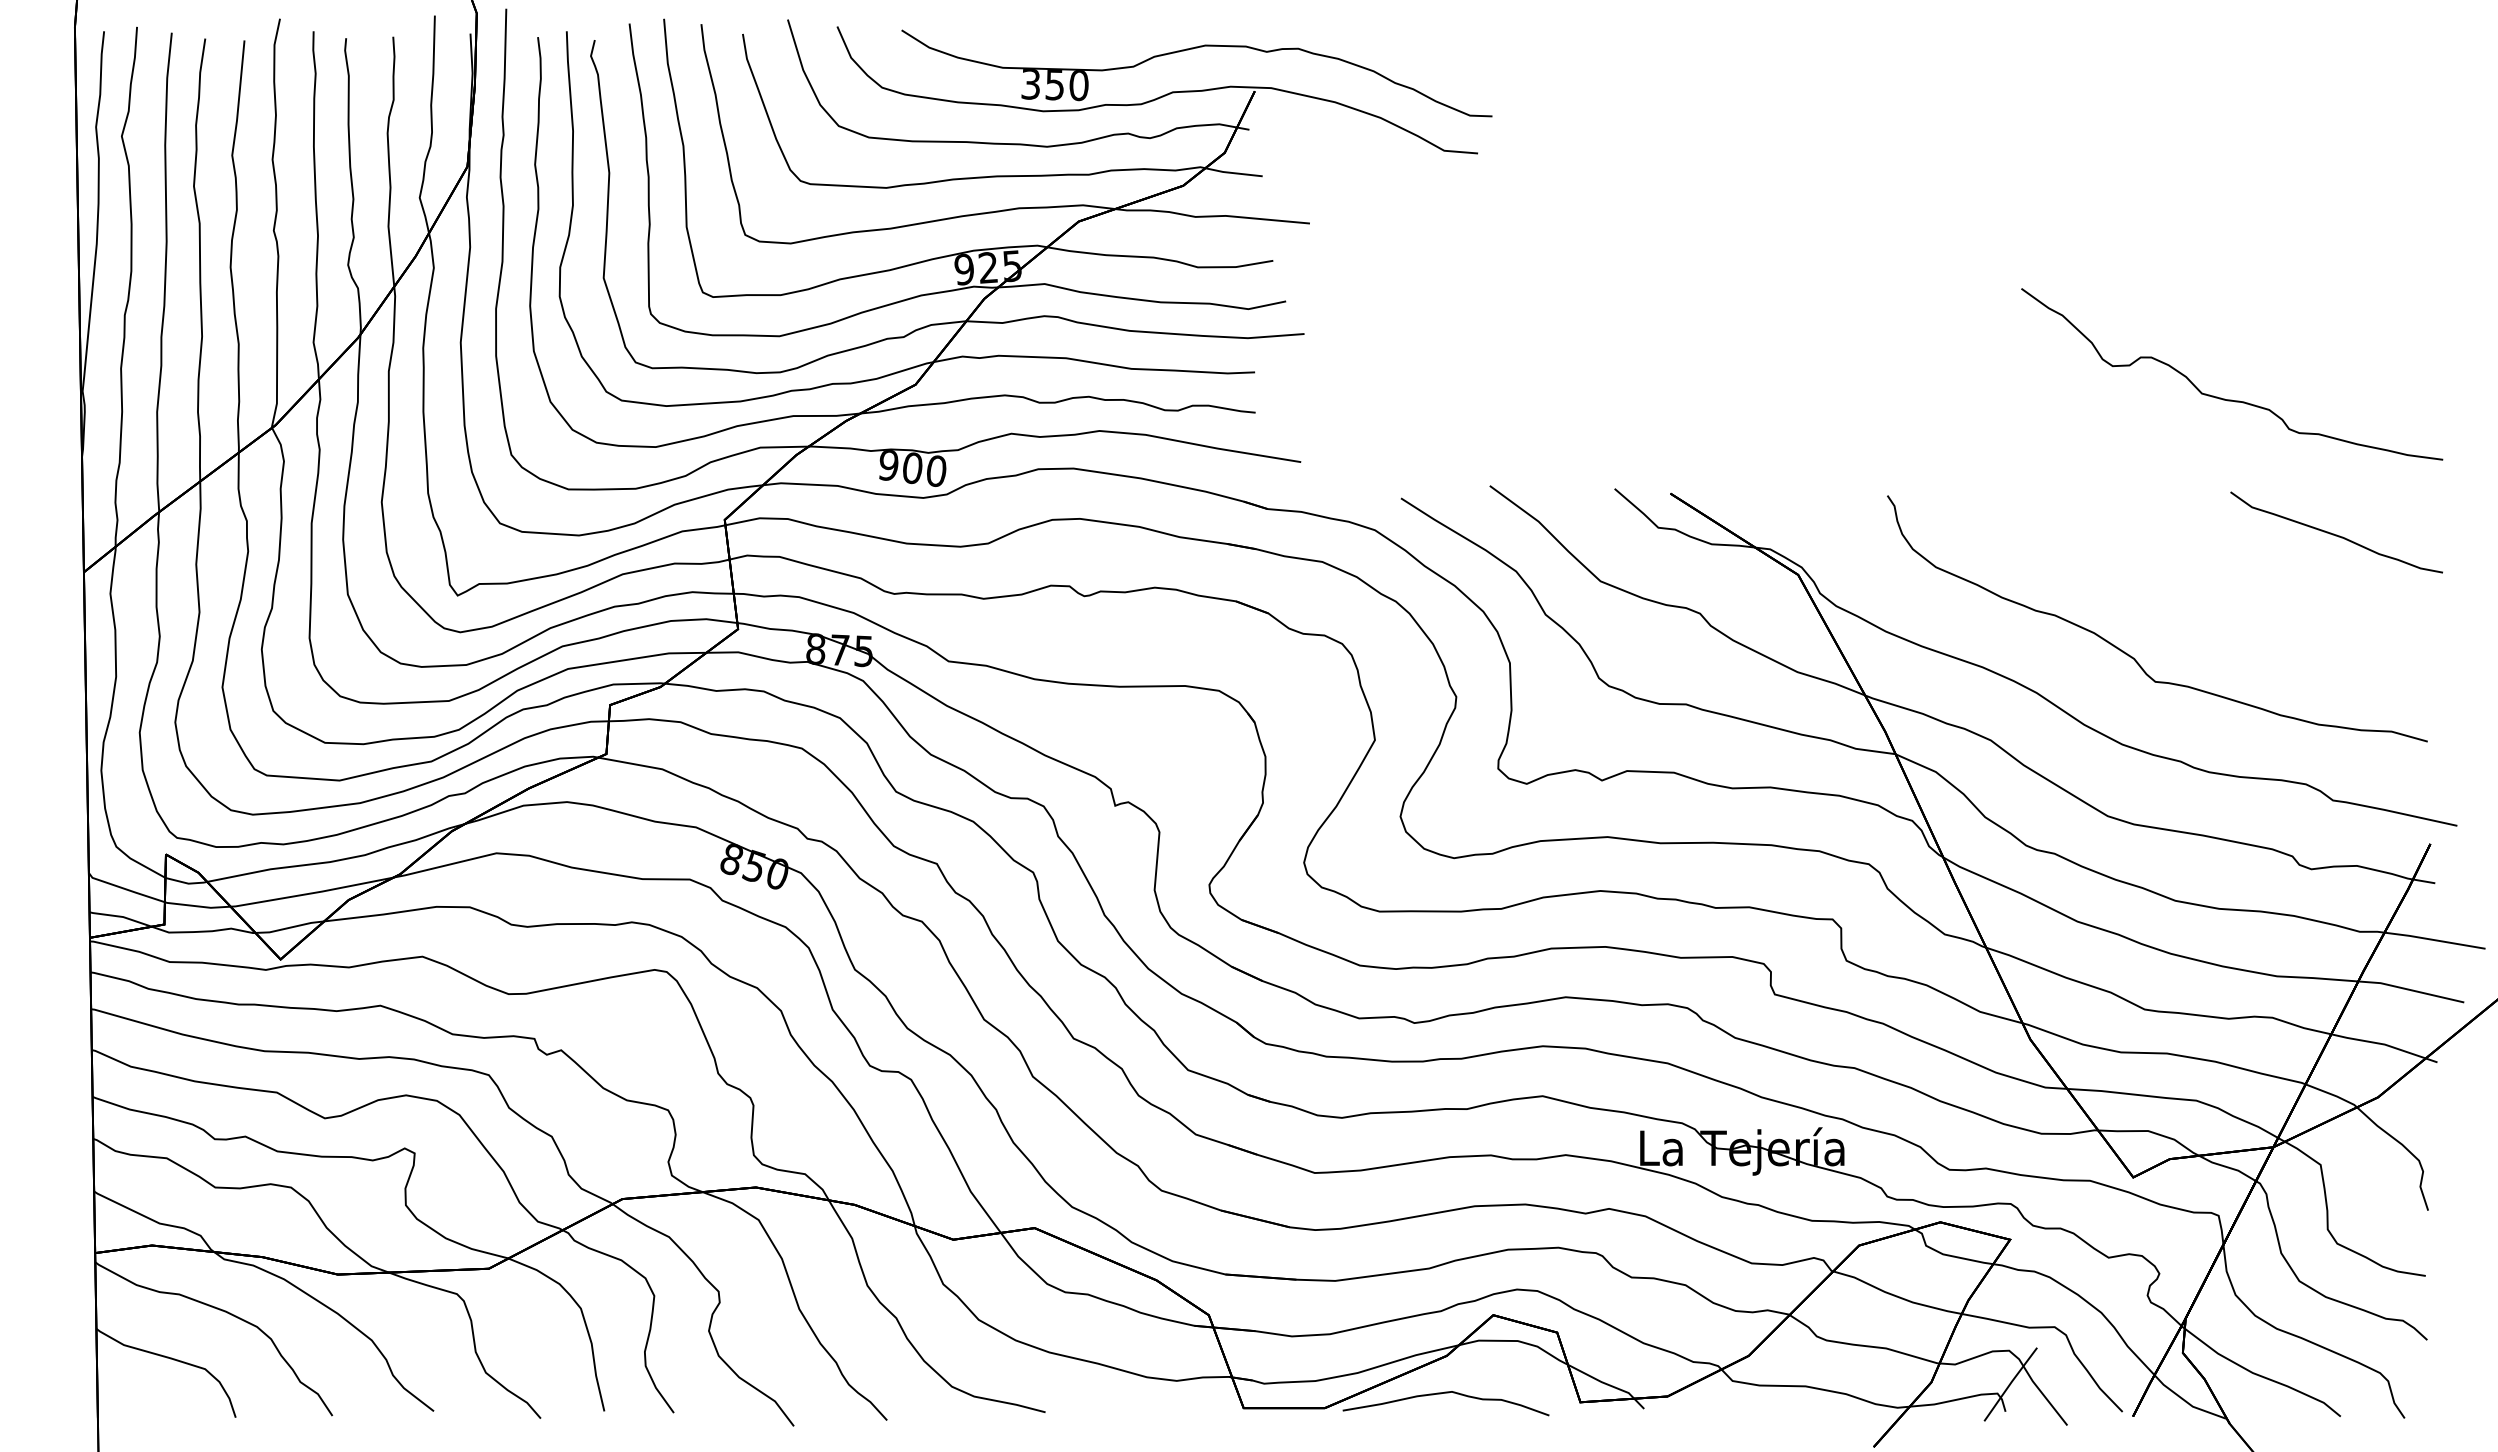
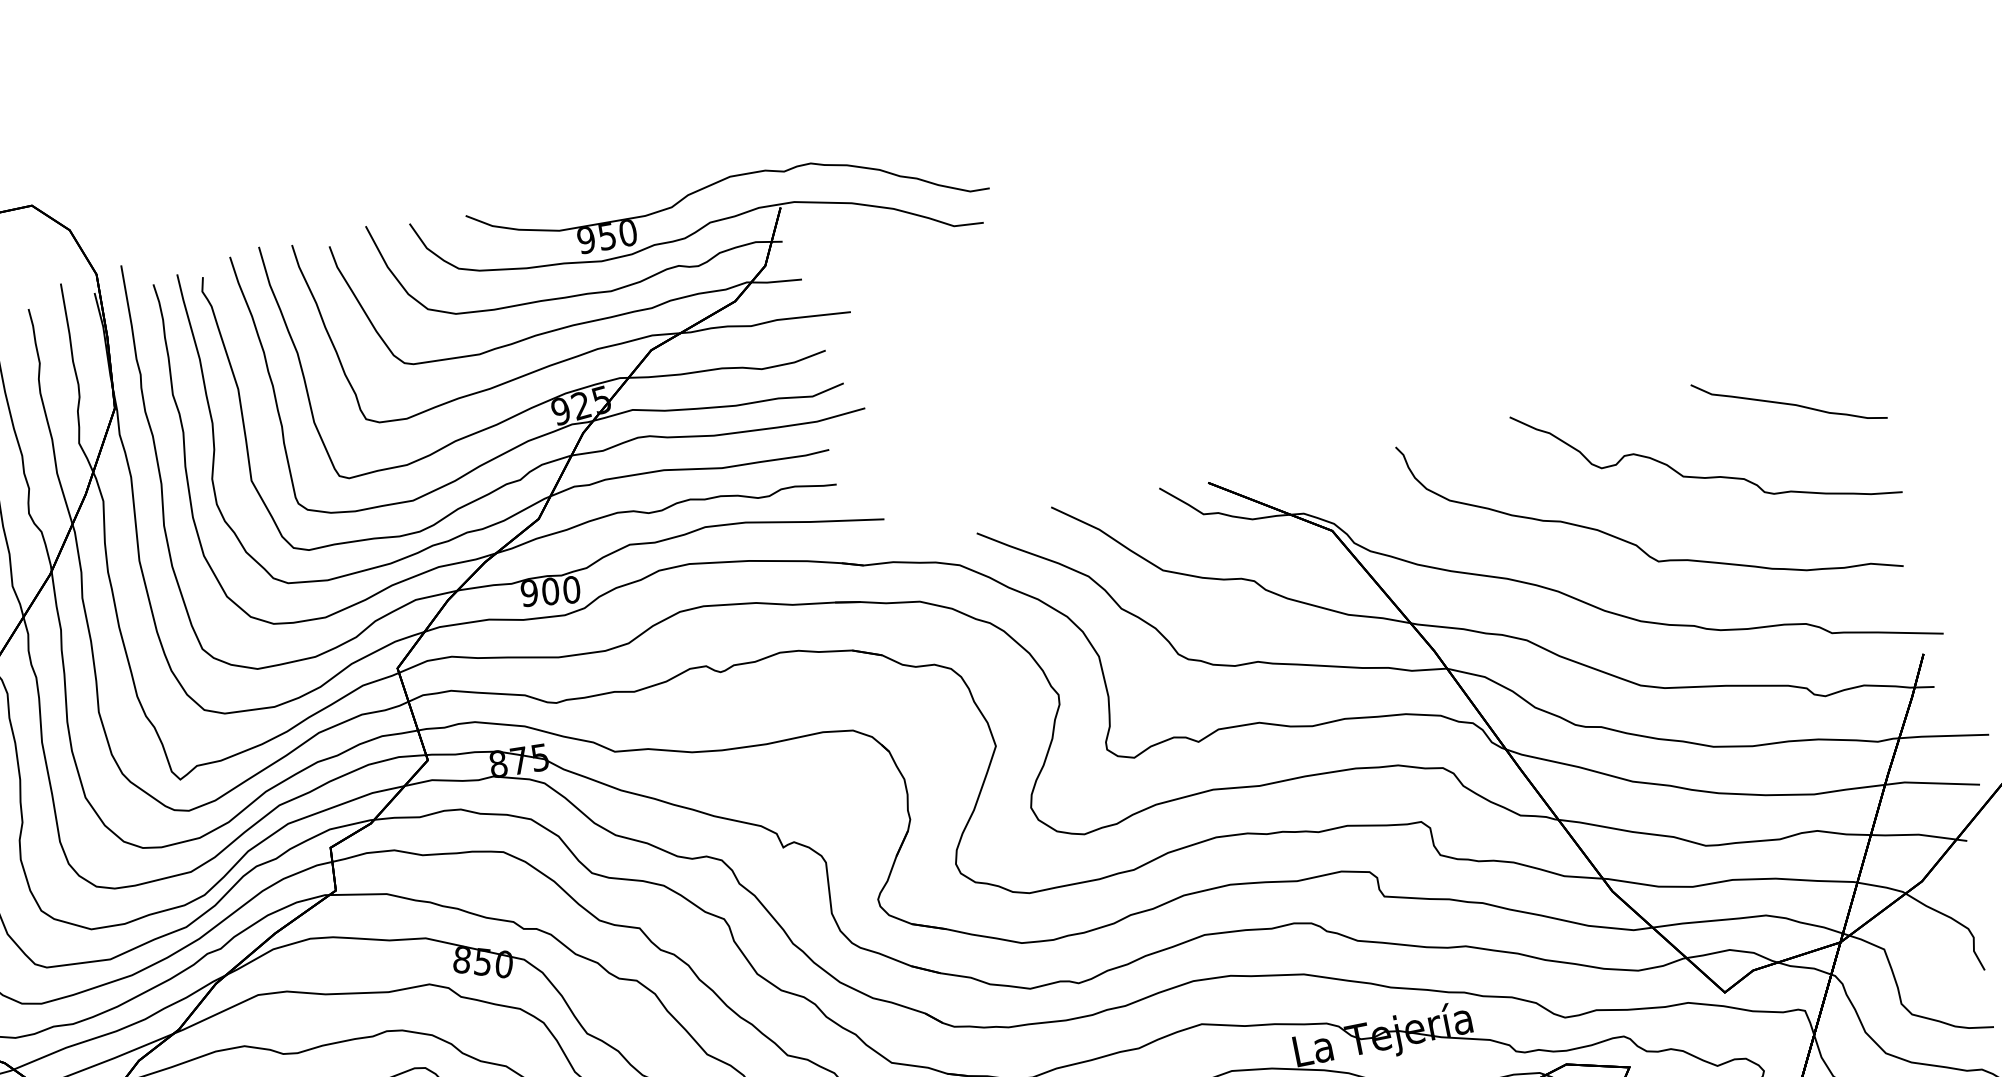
text: (1030, 84) -> (586, 240), 350 -> 950
curve: (2231, 399) -> (1709, 476), moved

